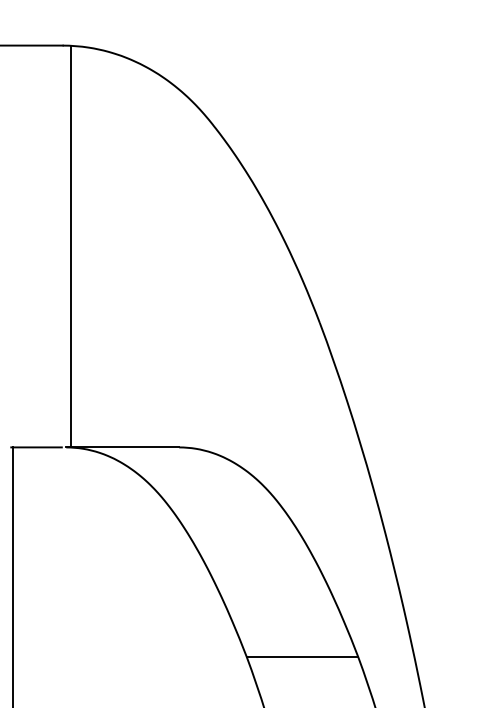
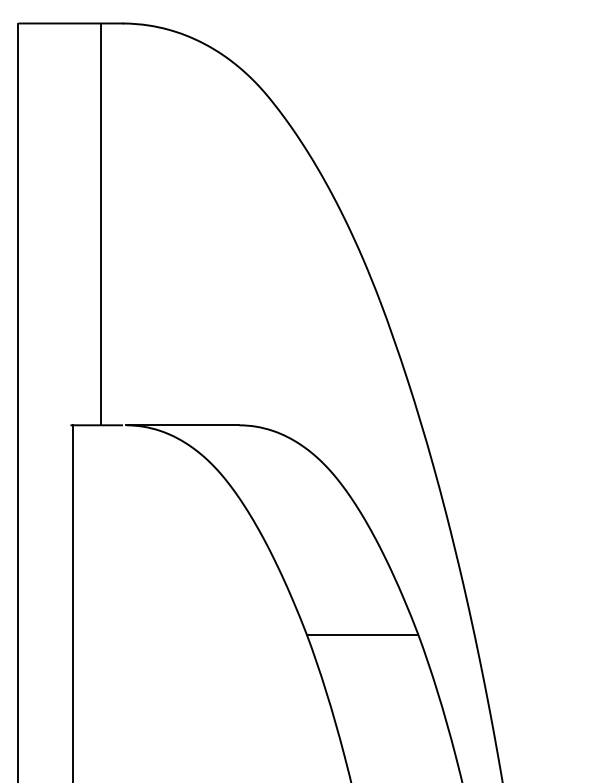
line: (71, 246) -> (101, 224), moved

